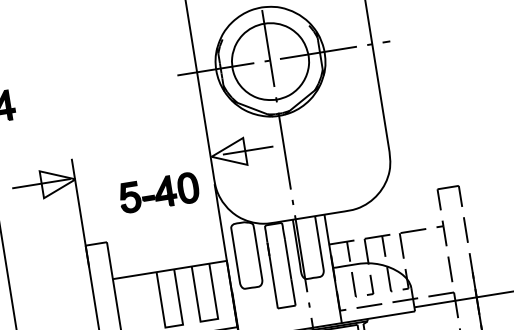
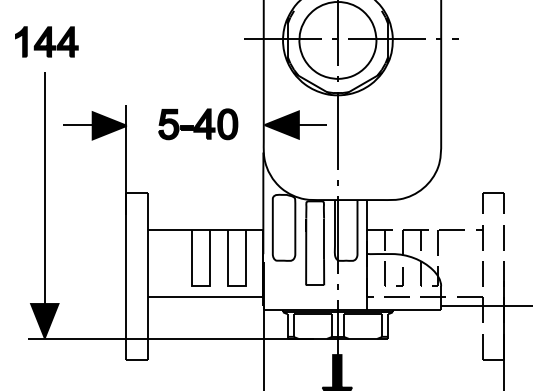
fill: (228, 153) -> (281, 124), added
fill: (58, 181) -> (109, 125), added
part: (159, 192) -> (198, 124), moved

